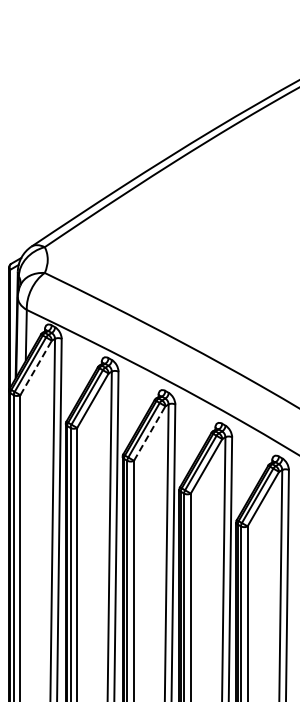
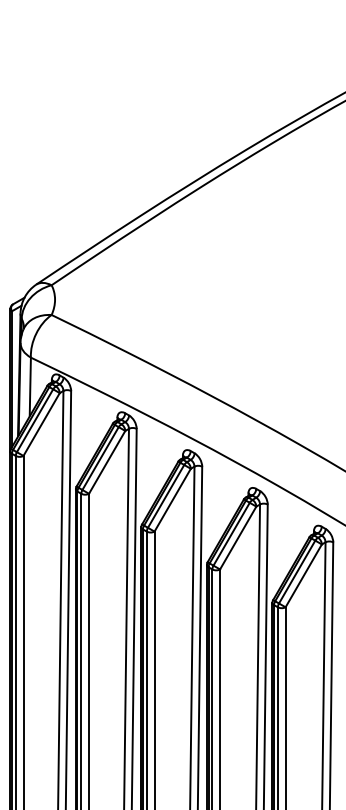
line: (36, 367) -> (42, 424), dashed -> solid
line: (149, 433) -> (172, 500), dashed -> solid

